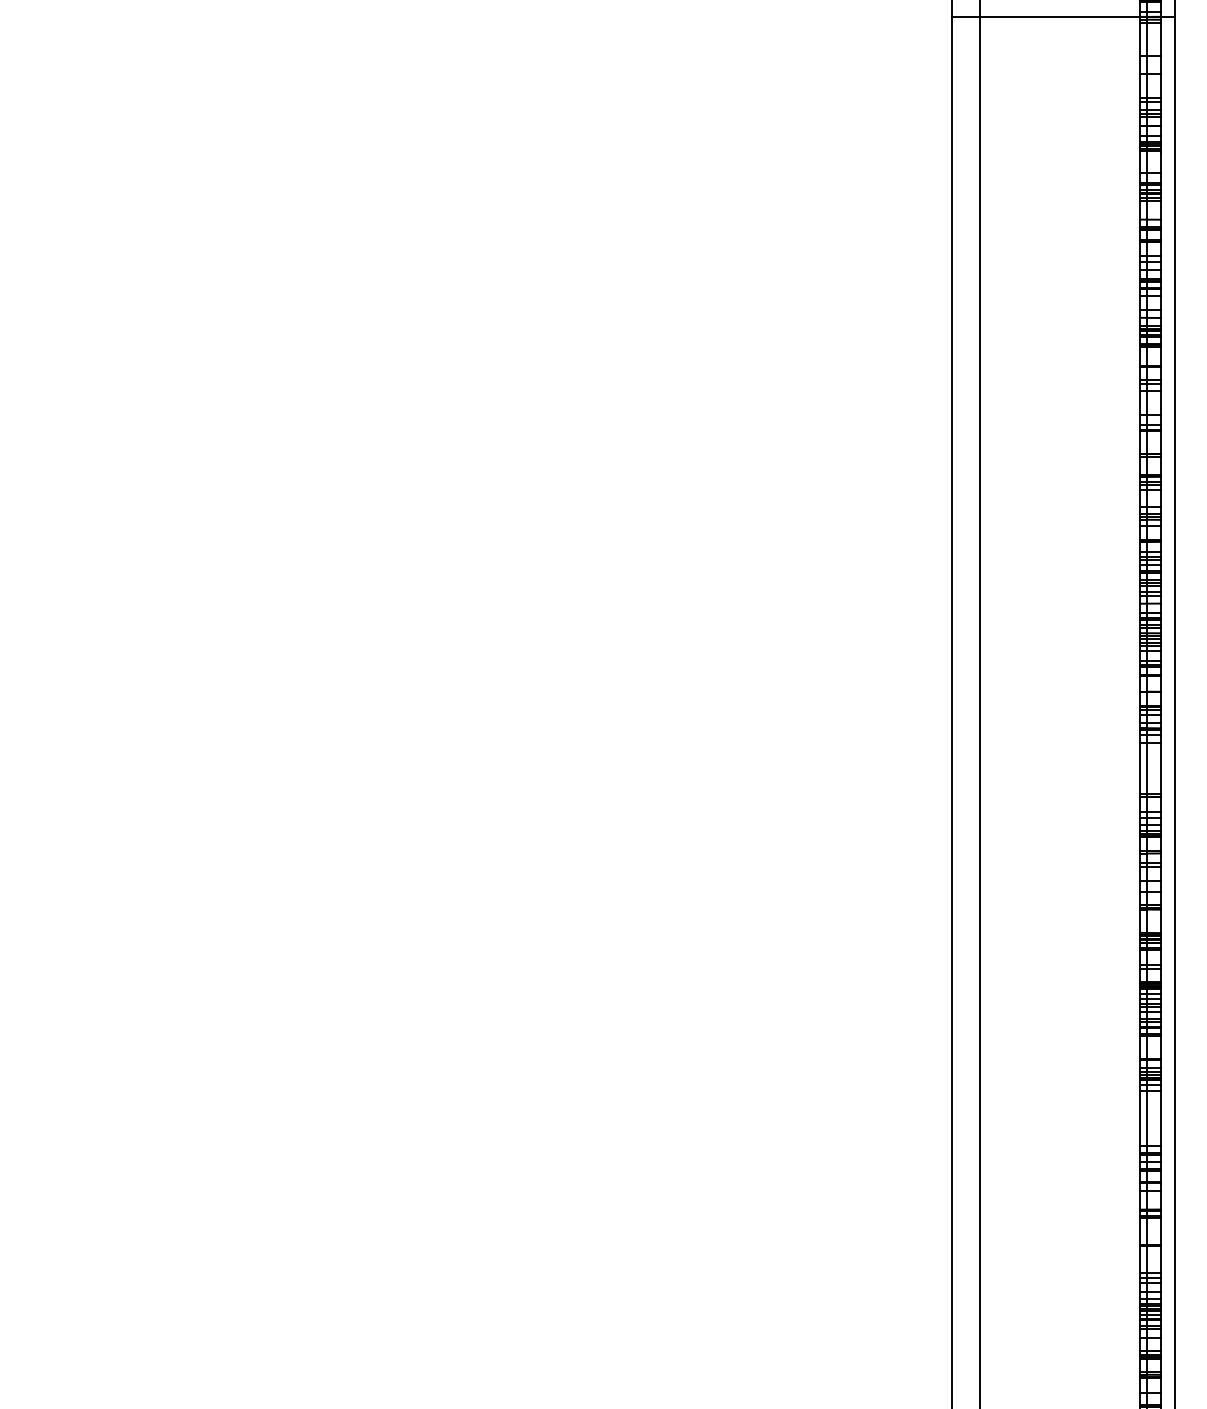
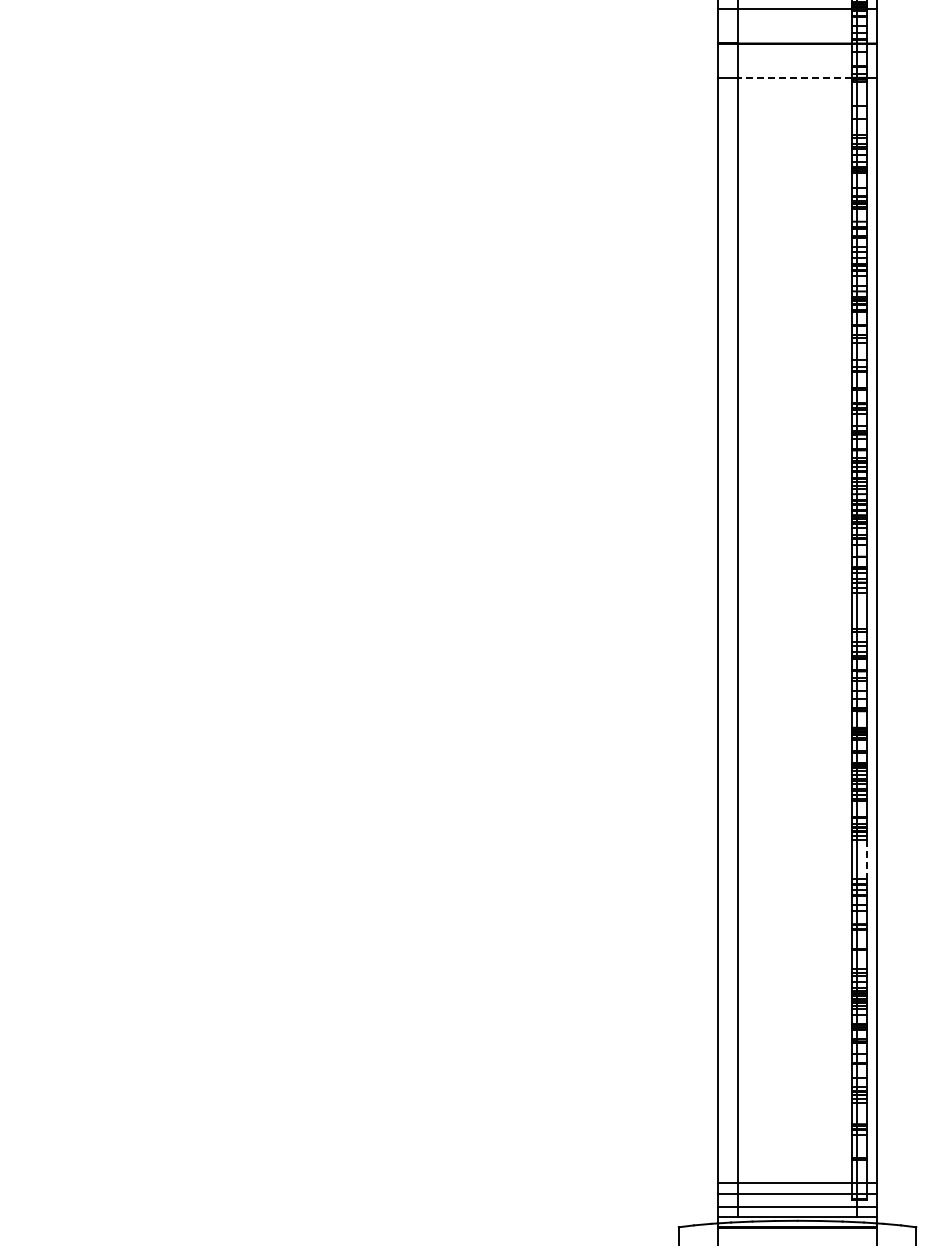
line: (1060, 17) -> (795, 78), solid -> dashed
line: (1160, 1119) -> (866, 860), solid -> dashed

